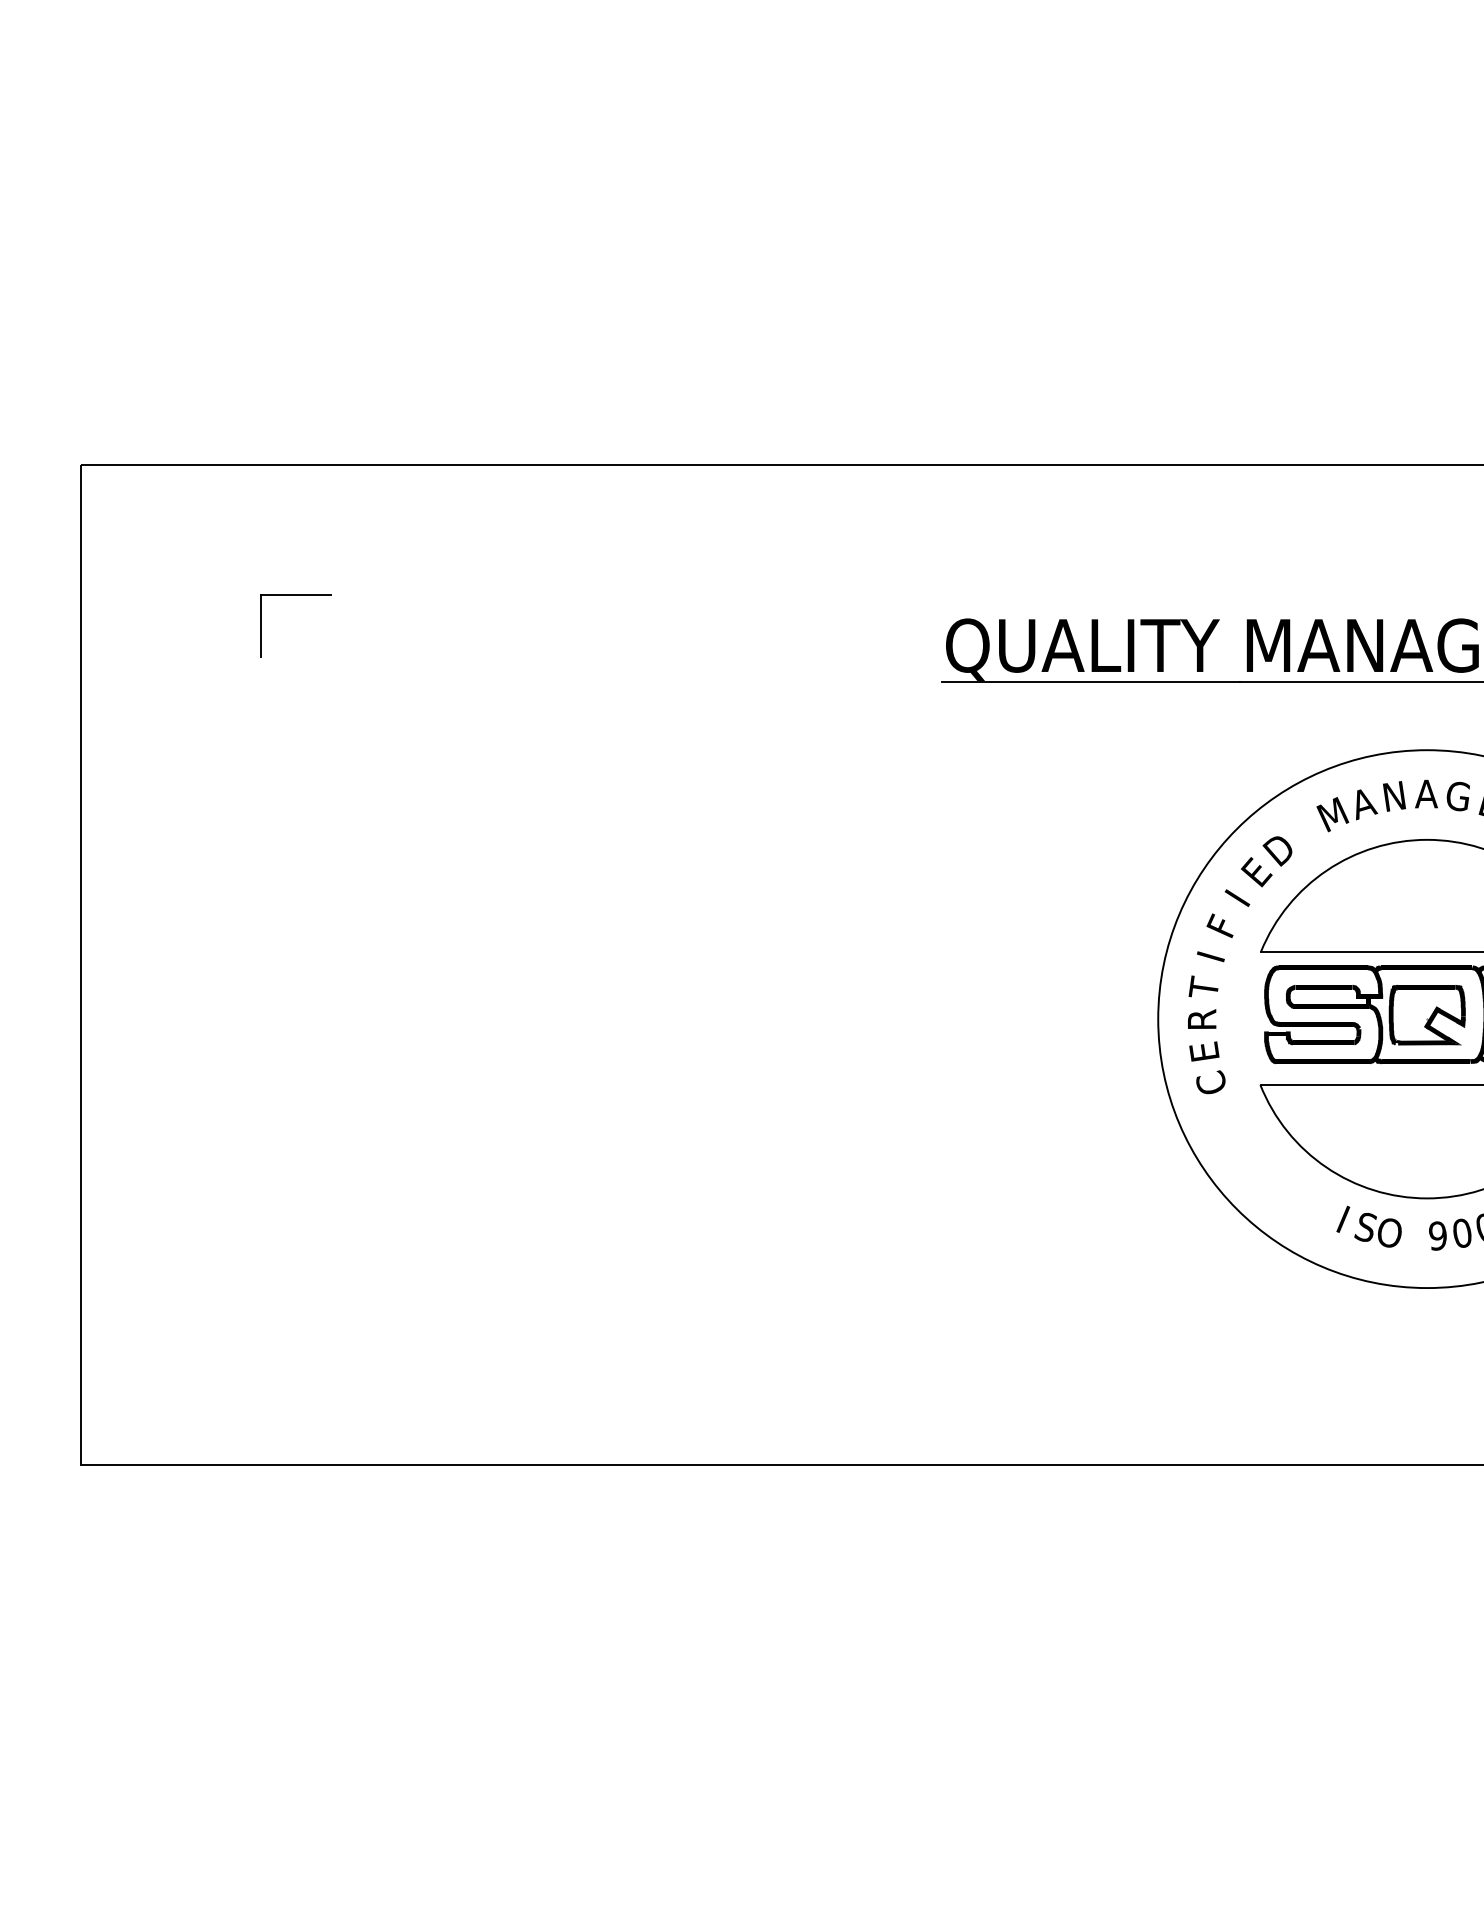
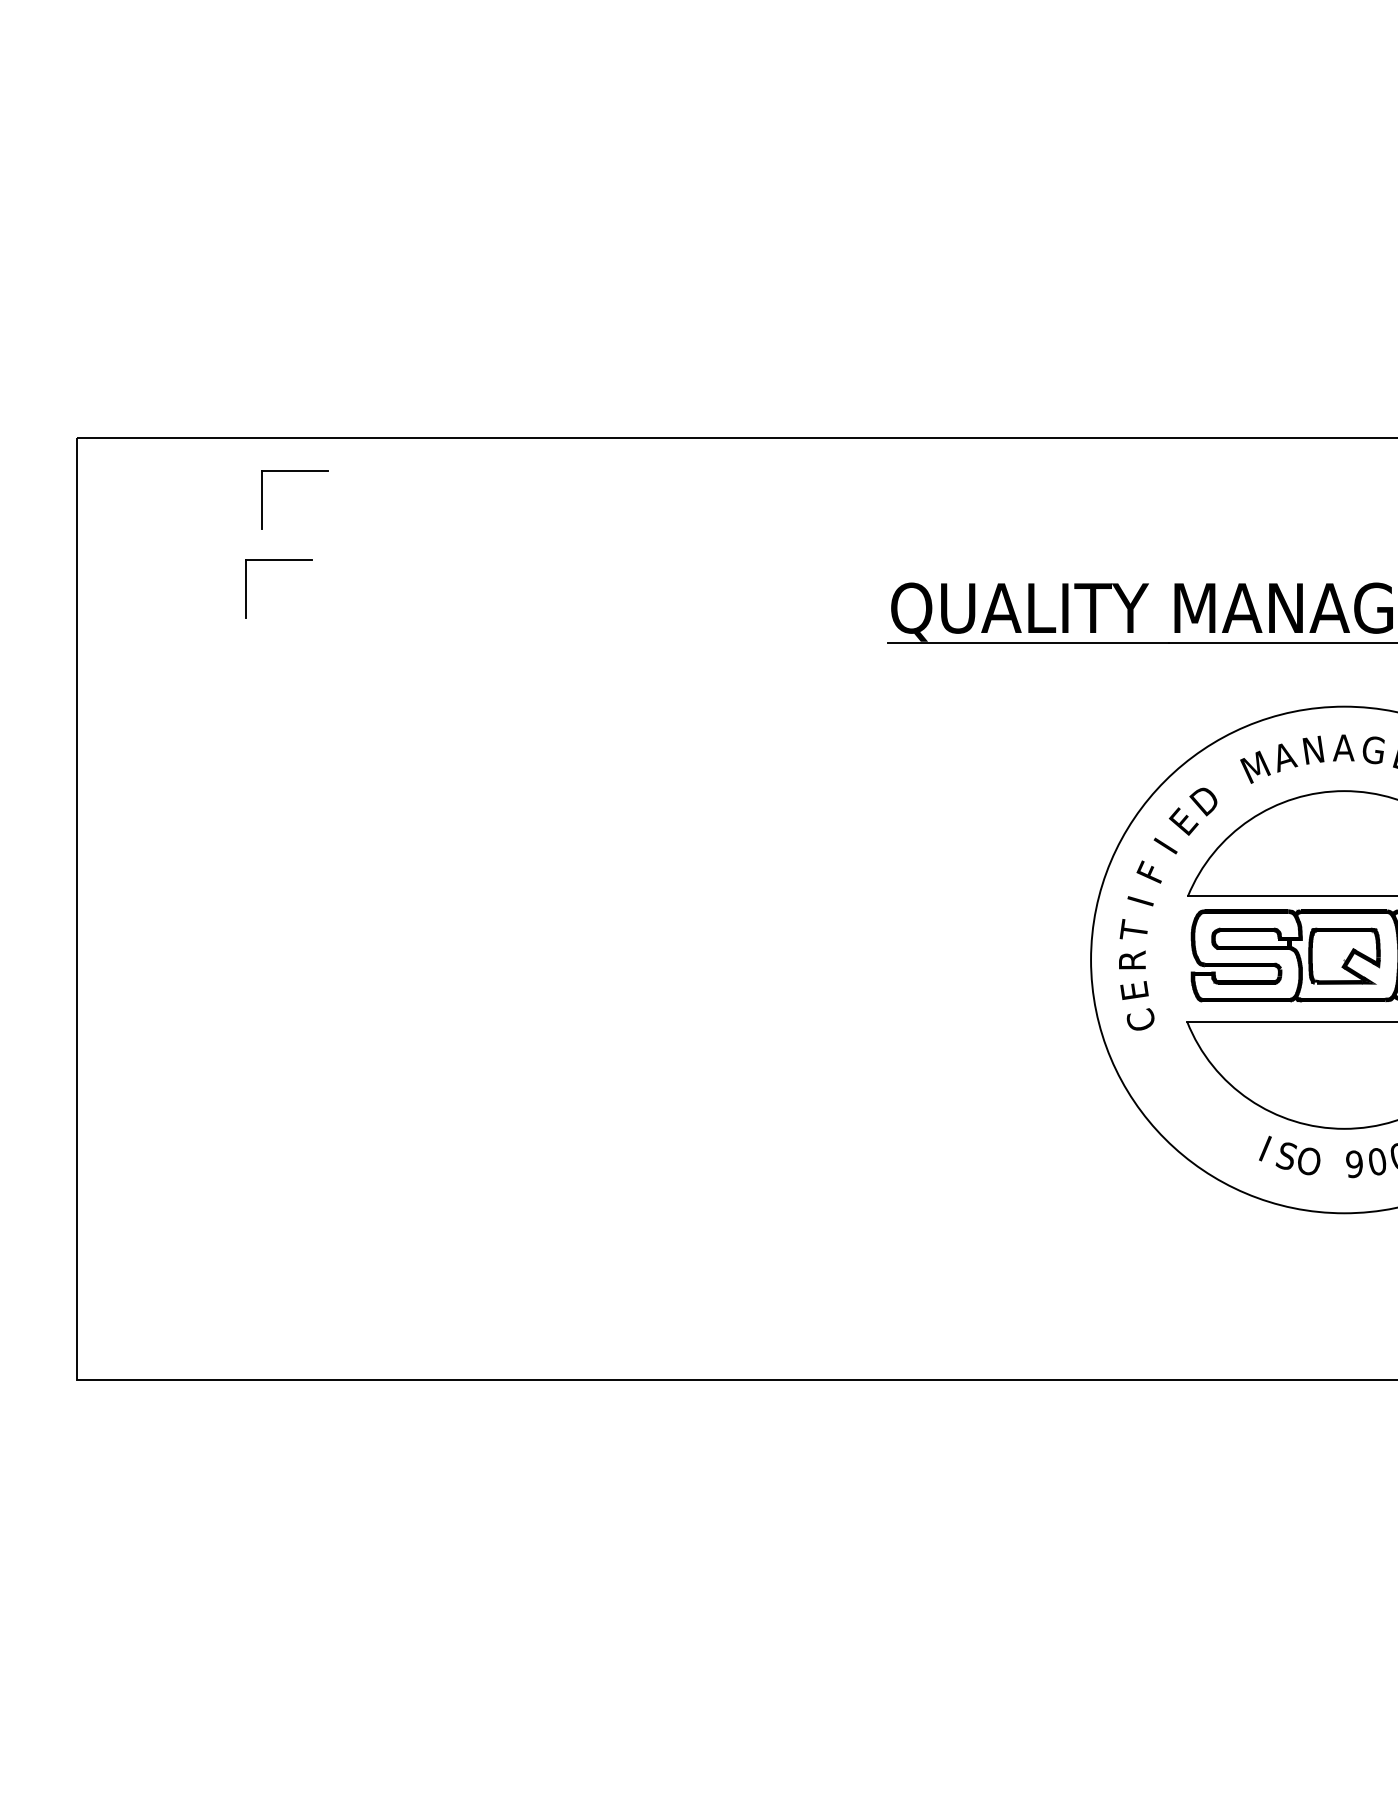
part: (312, 500) -> (294, 471), added

